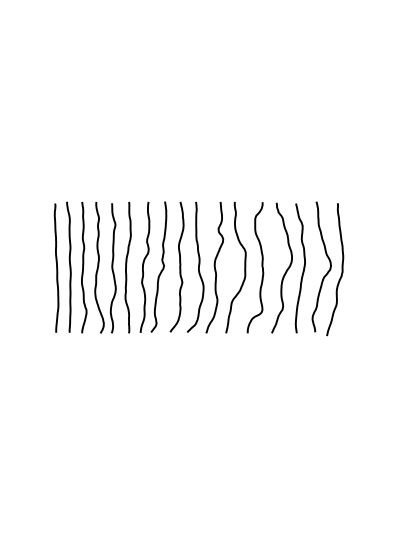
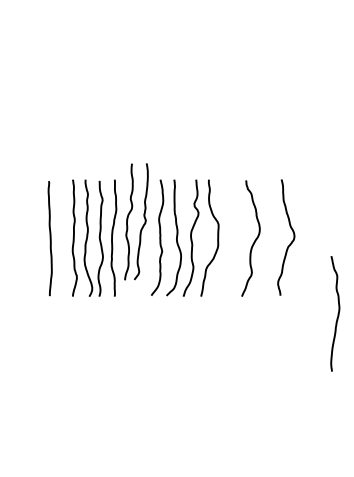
curve: (69, 266) -> (61, 237), removed
curve: (261, 268) -> (232, 238), removed
curve: (302, 268) -> (337, 313), moved
curve: (341, 268) -> (303, 238), removed
part: (160, 271) -> (142, 225), moved

